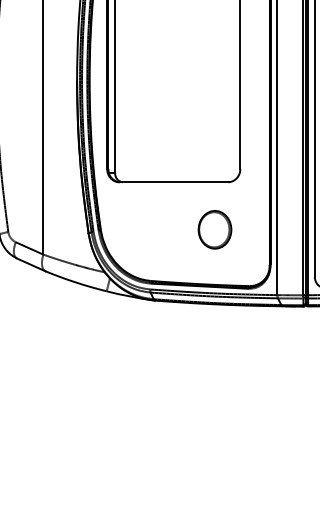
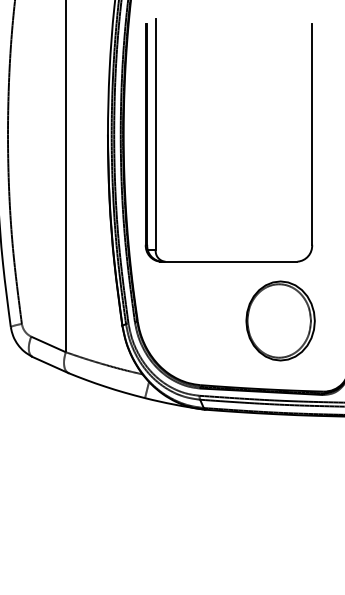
part: (214, 229) -> (279, 320), size x1.67

